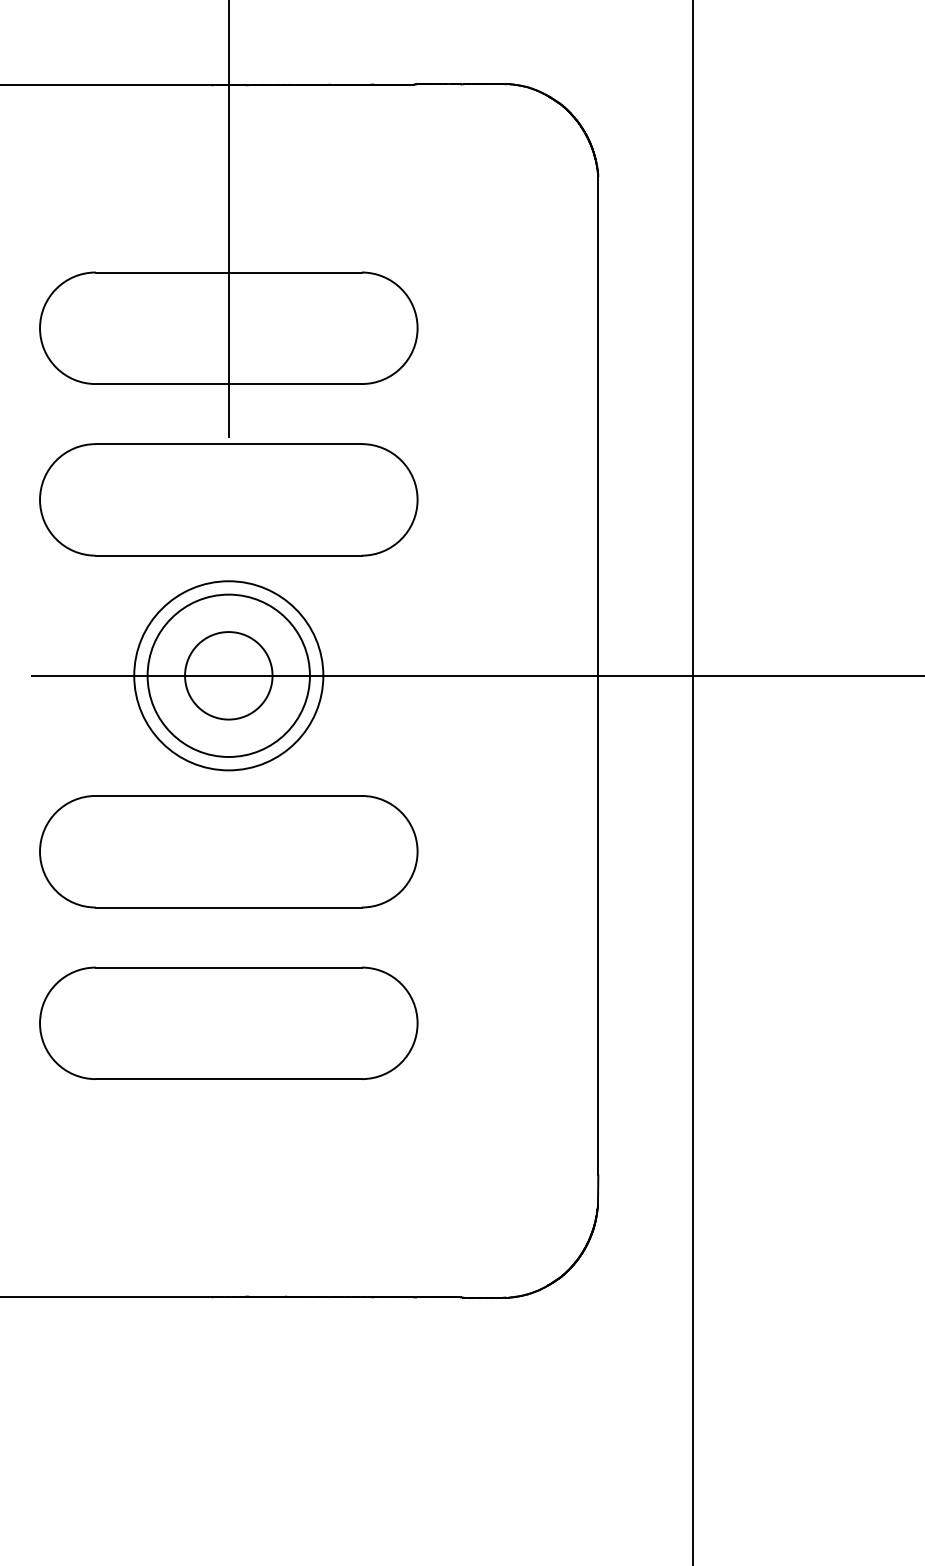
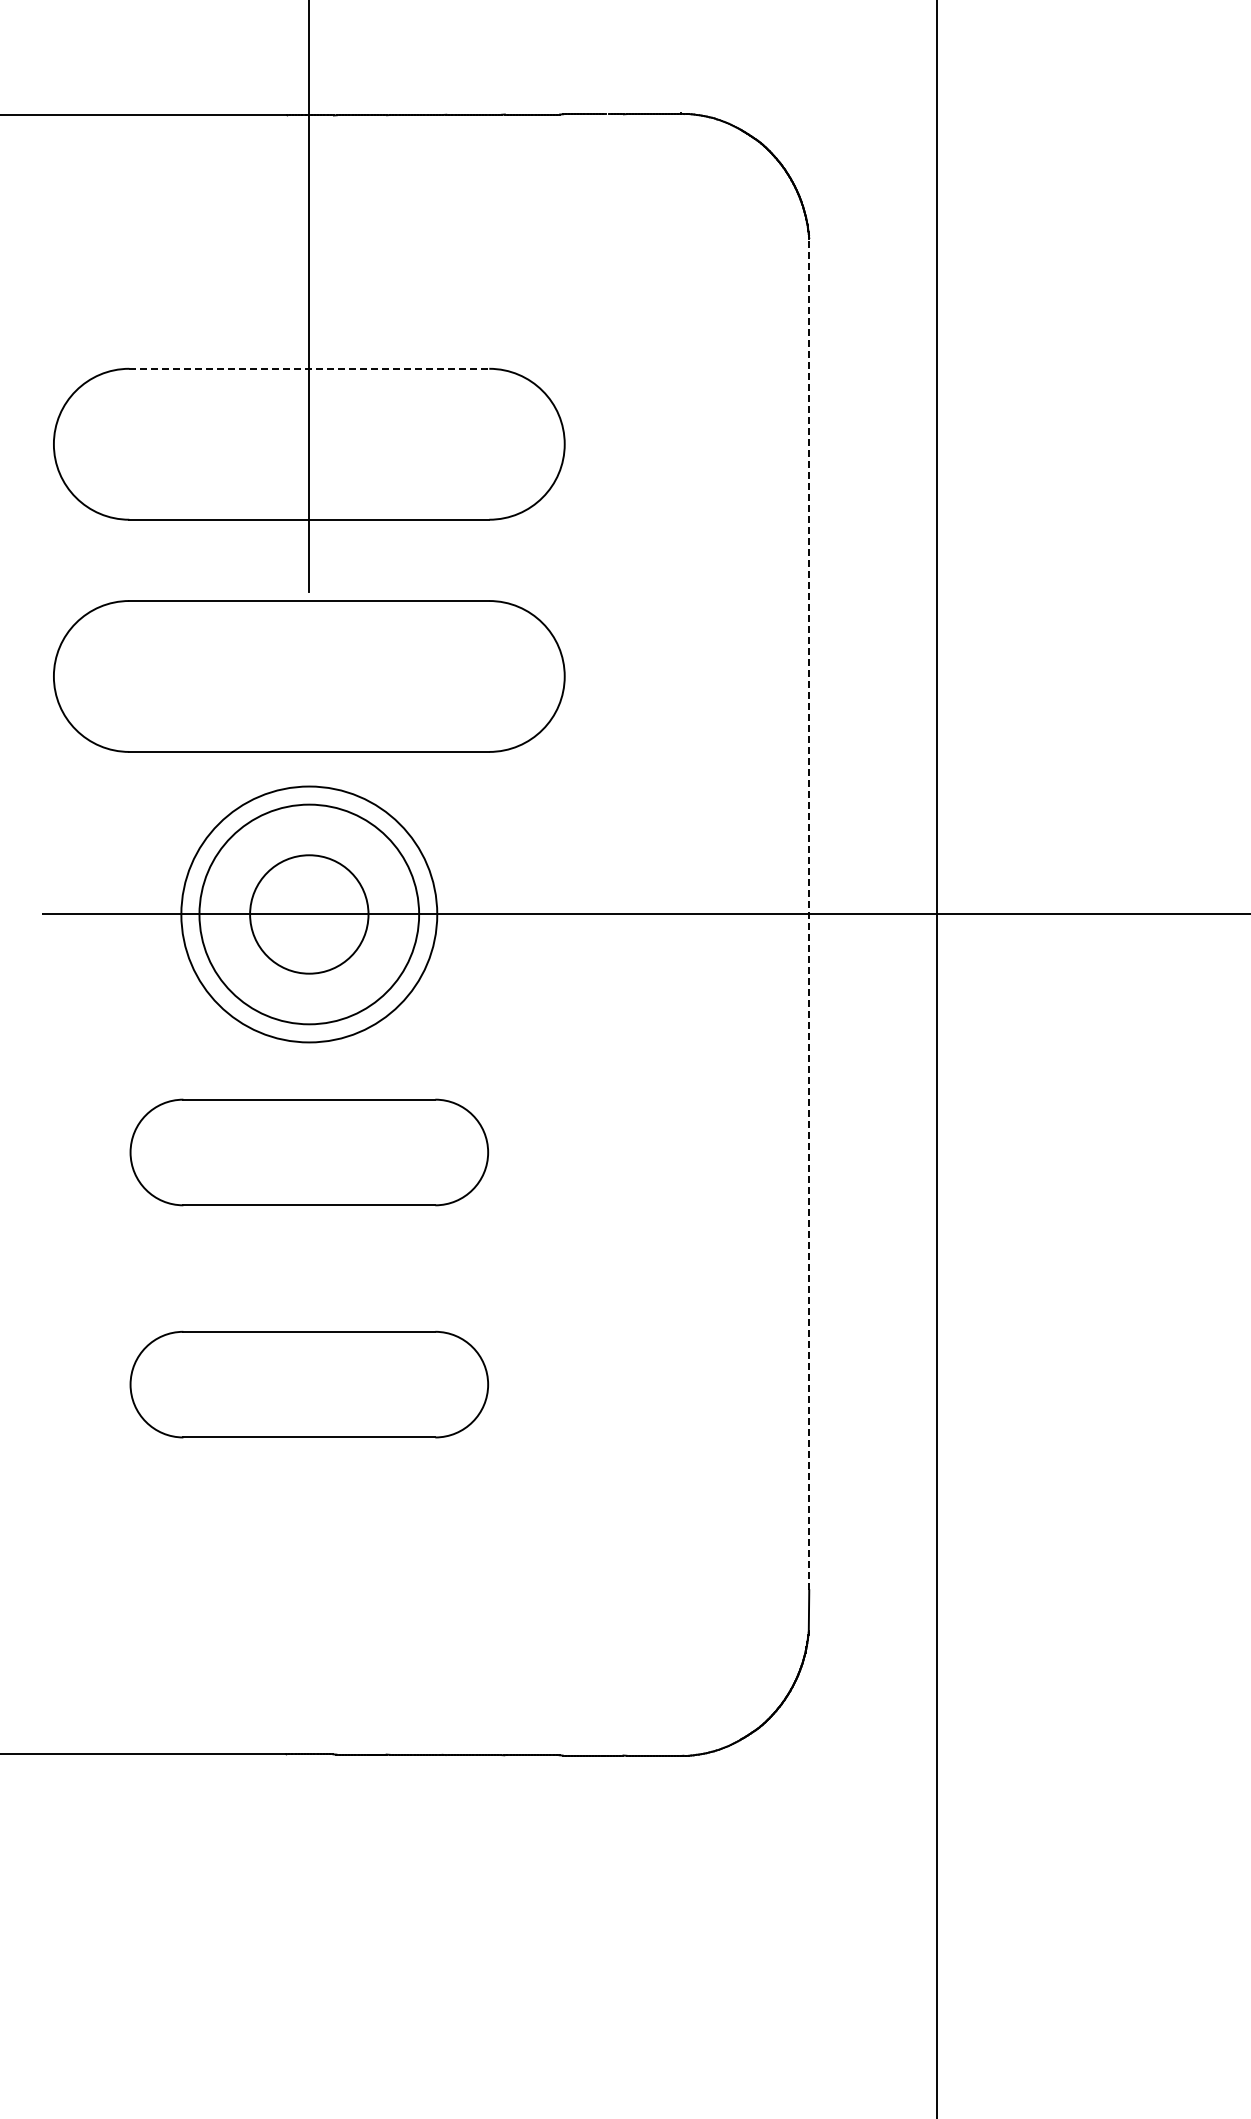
line: (228, 272) -> (309, 368), solid -> dashed
line: (598, 675) -> (809, 914), solid -> dashed
part: (228, 851) -> (309, 1152), size x0.7
part: (228, 1023) -> (309, 1384), size x0.7

